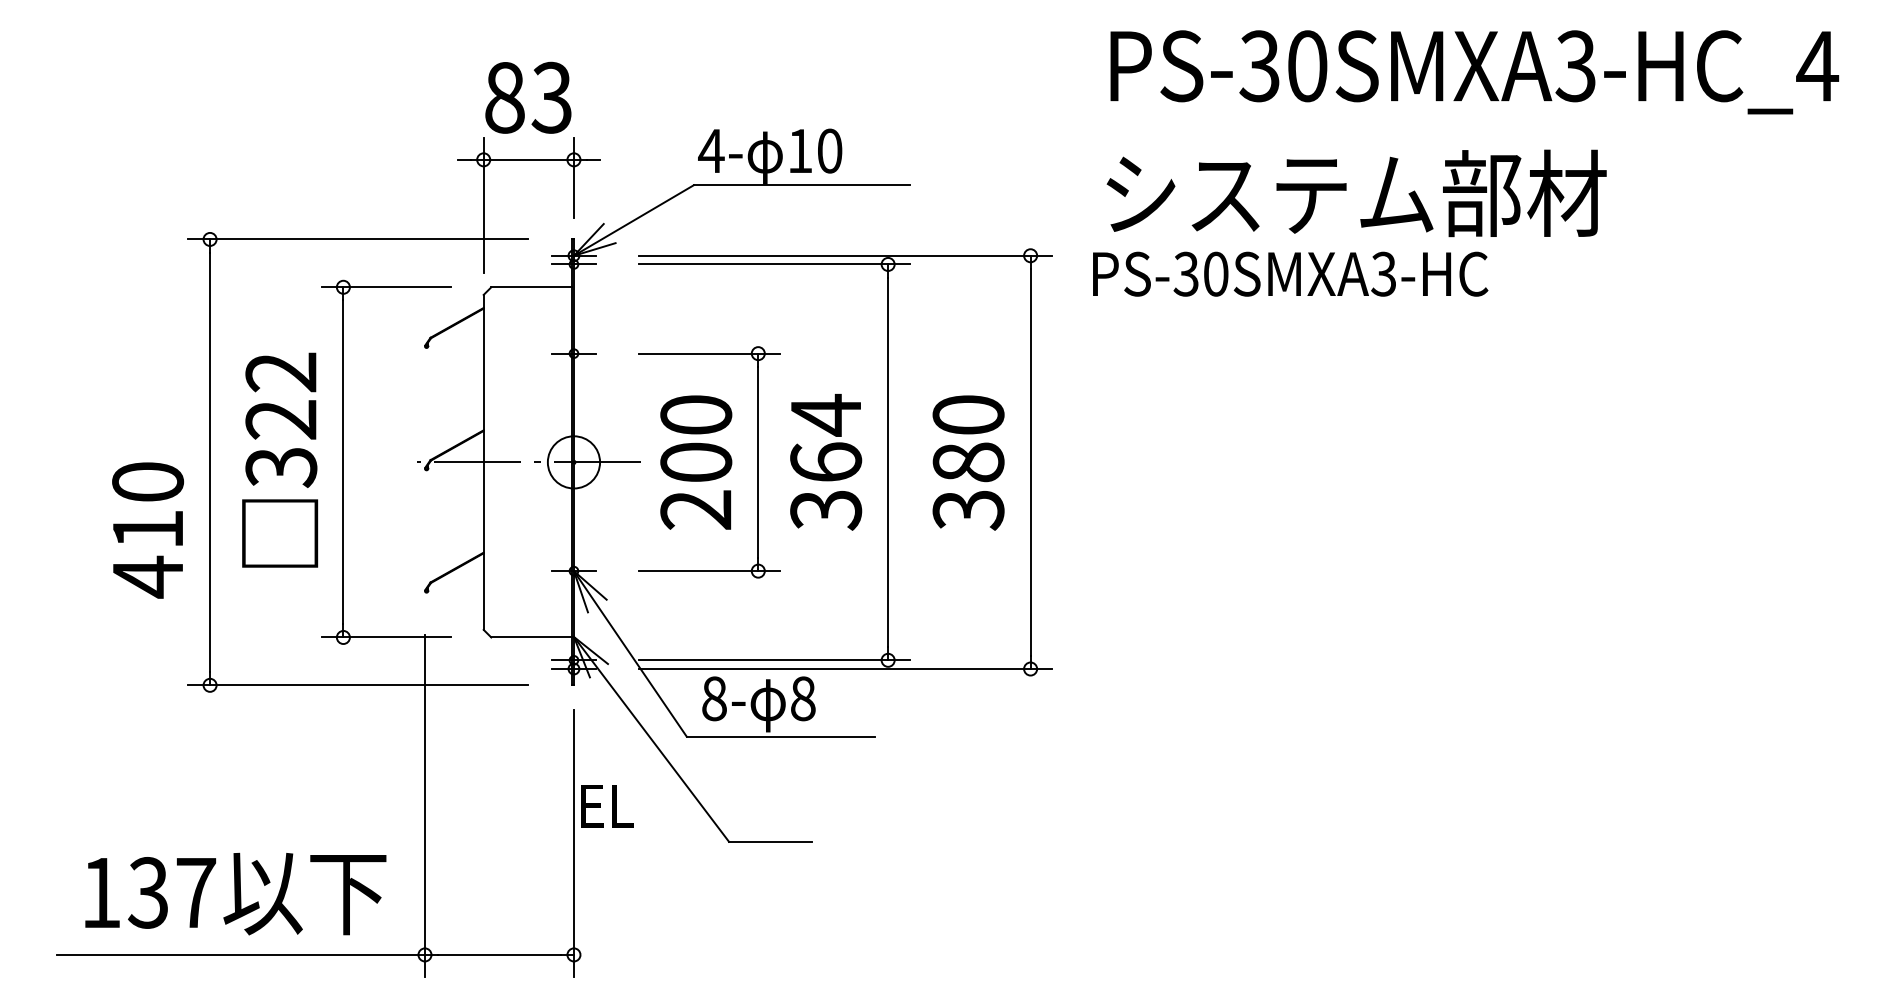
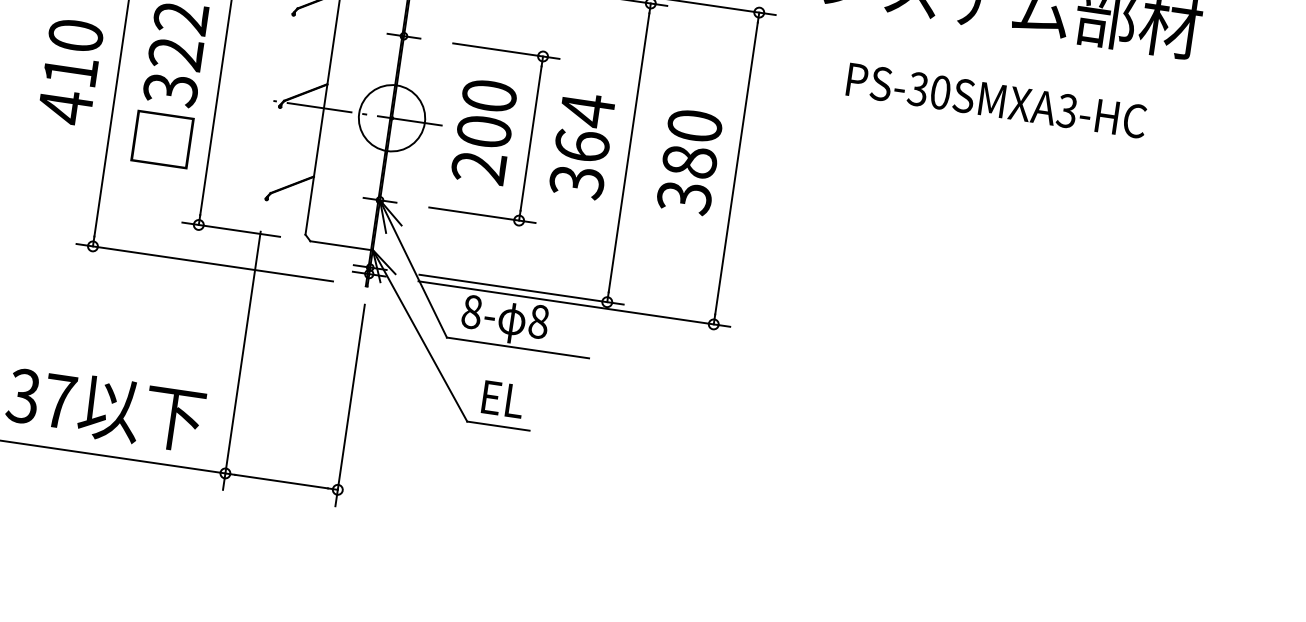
text: (1290, 273) -> (996, 100), moved
circle: (573, 461) -> (391, 117), size x1.67
text: (147, 530) -> (70, 72), moved
text: (607, 806) -> (503, 399), moved

